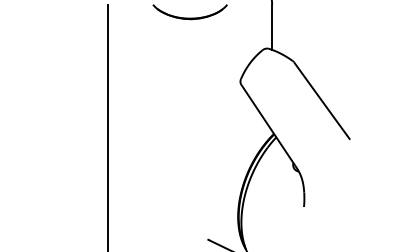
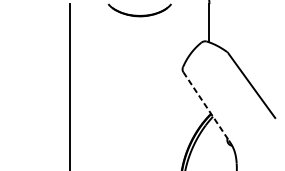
line: (268, 125) -> (206, 106), solid -> dashed

